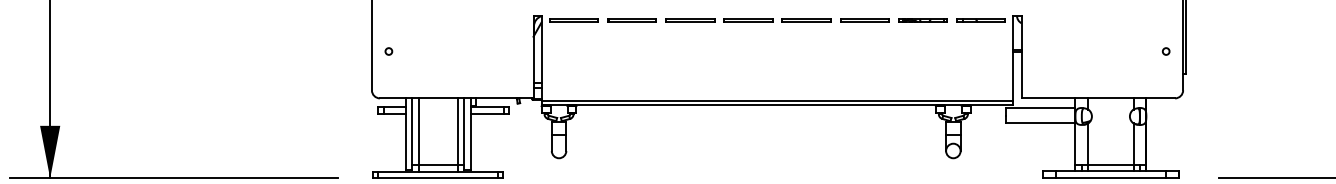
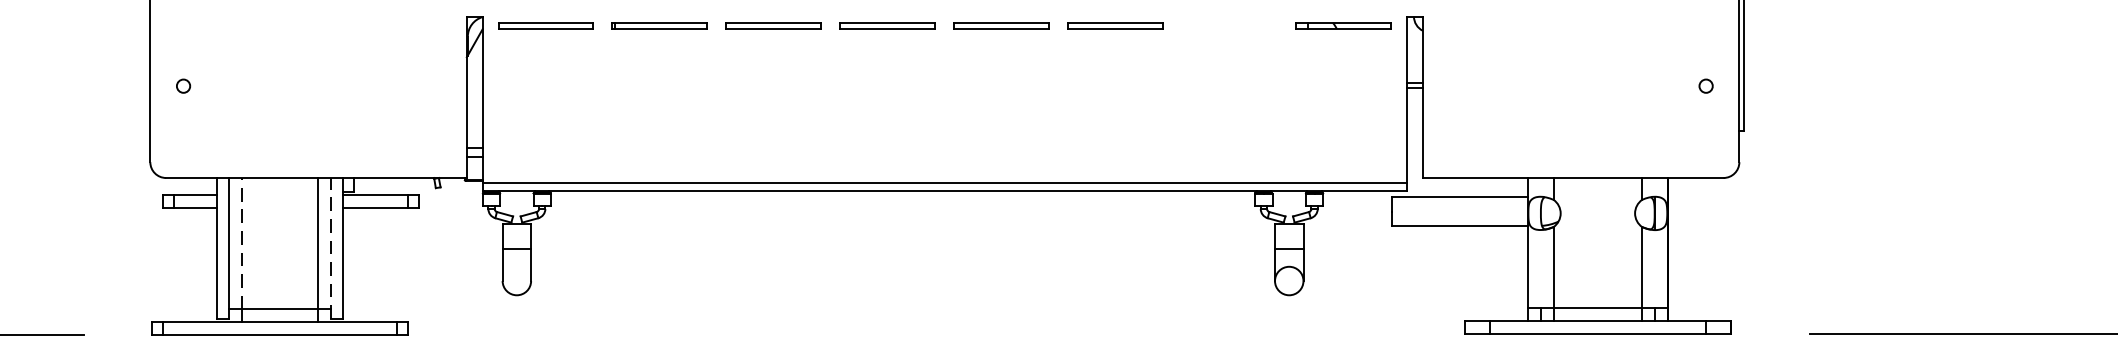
line: (922, 19) -> (1228, 23), removed
line: (418, 131) -> (241, 242), solid -> dashed
line: (464, 134) -> (331, 248), solid -> dashed

